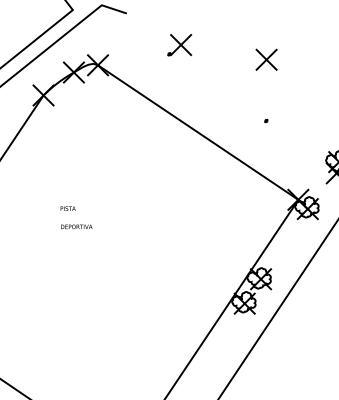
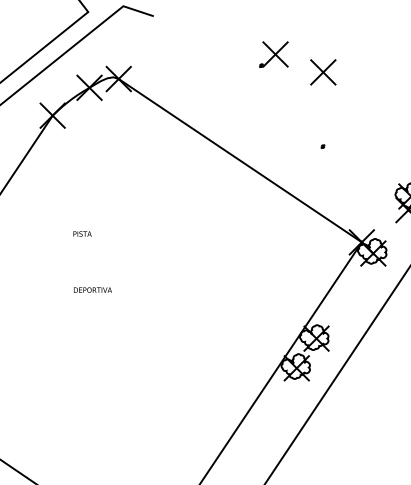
part: (179, 45) -> (273, 54), moved
text: (68, 208) -> (82, 233), moved
text: (76, 226) -> (92, 289), moved

